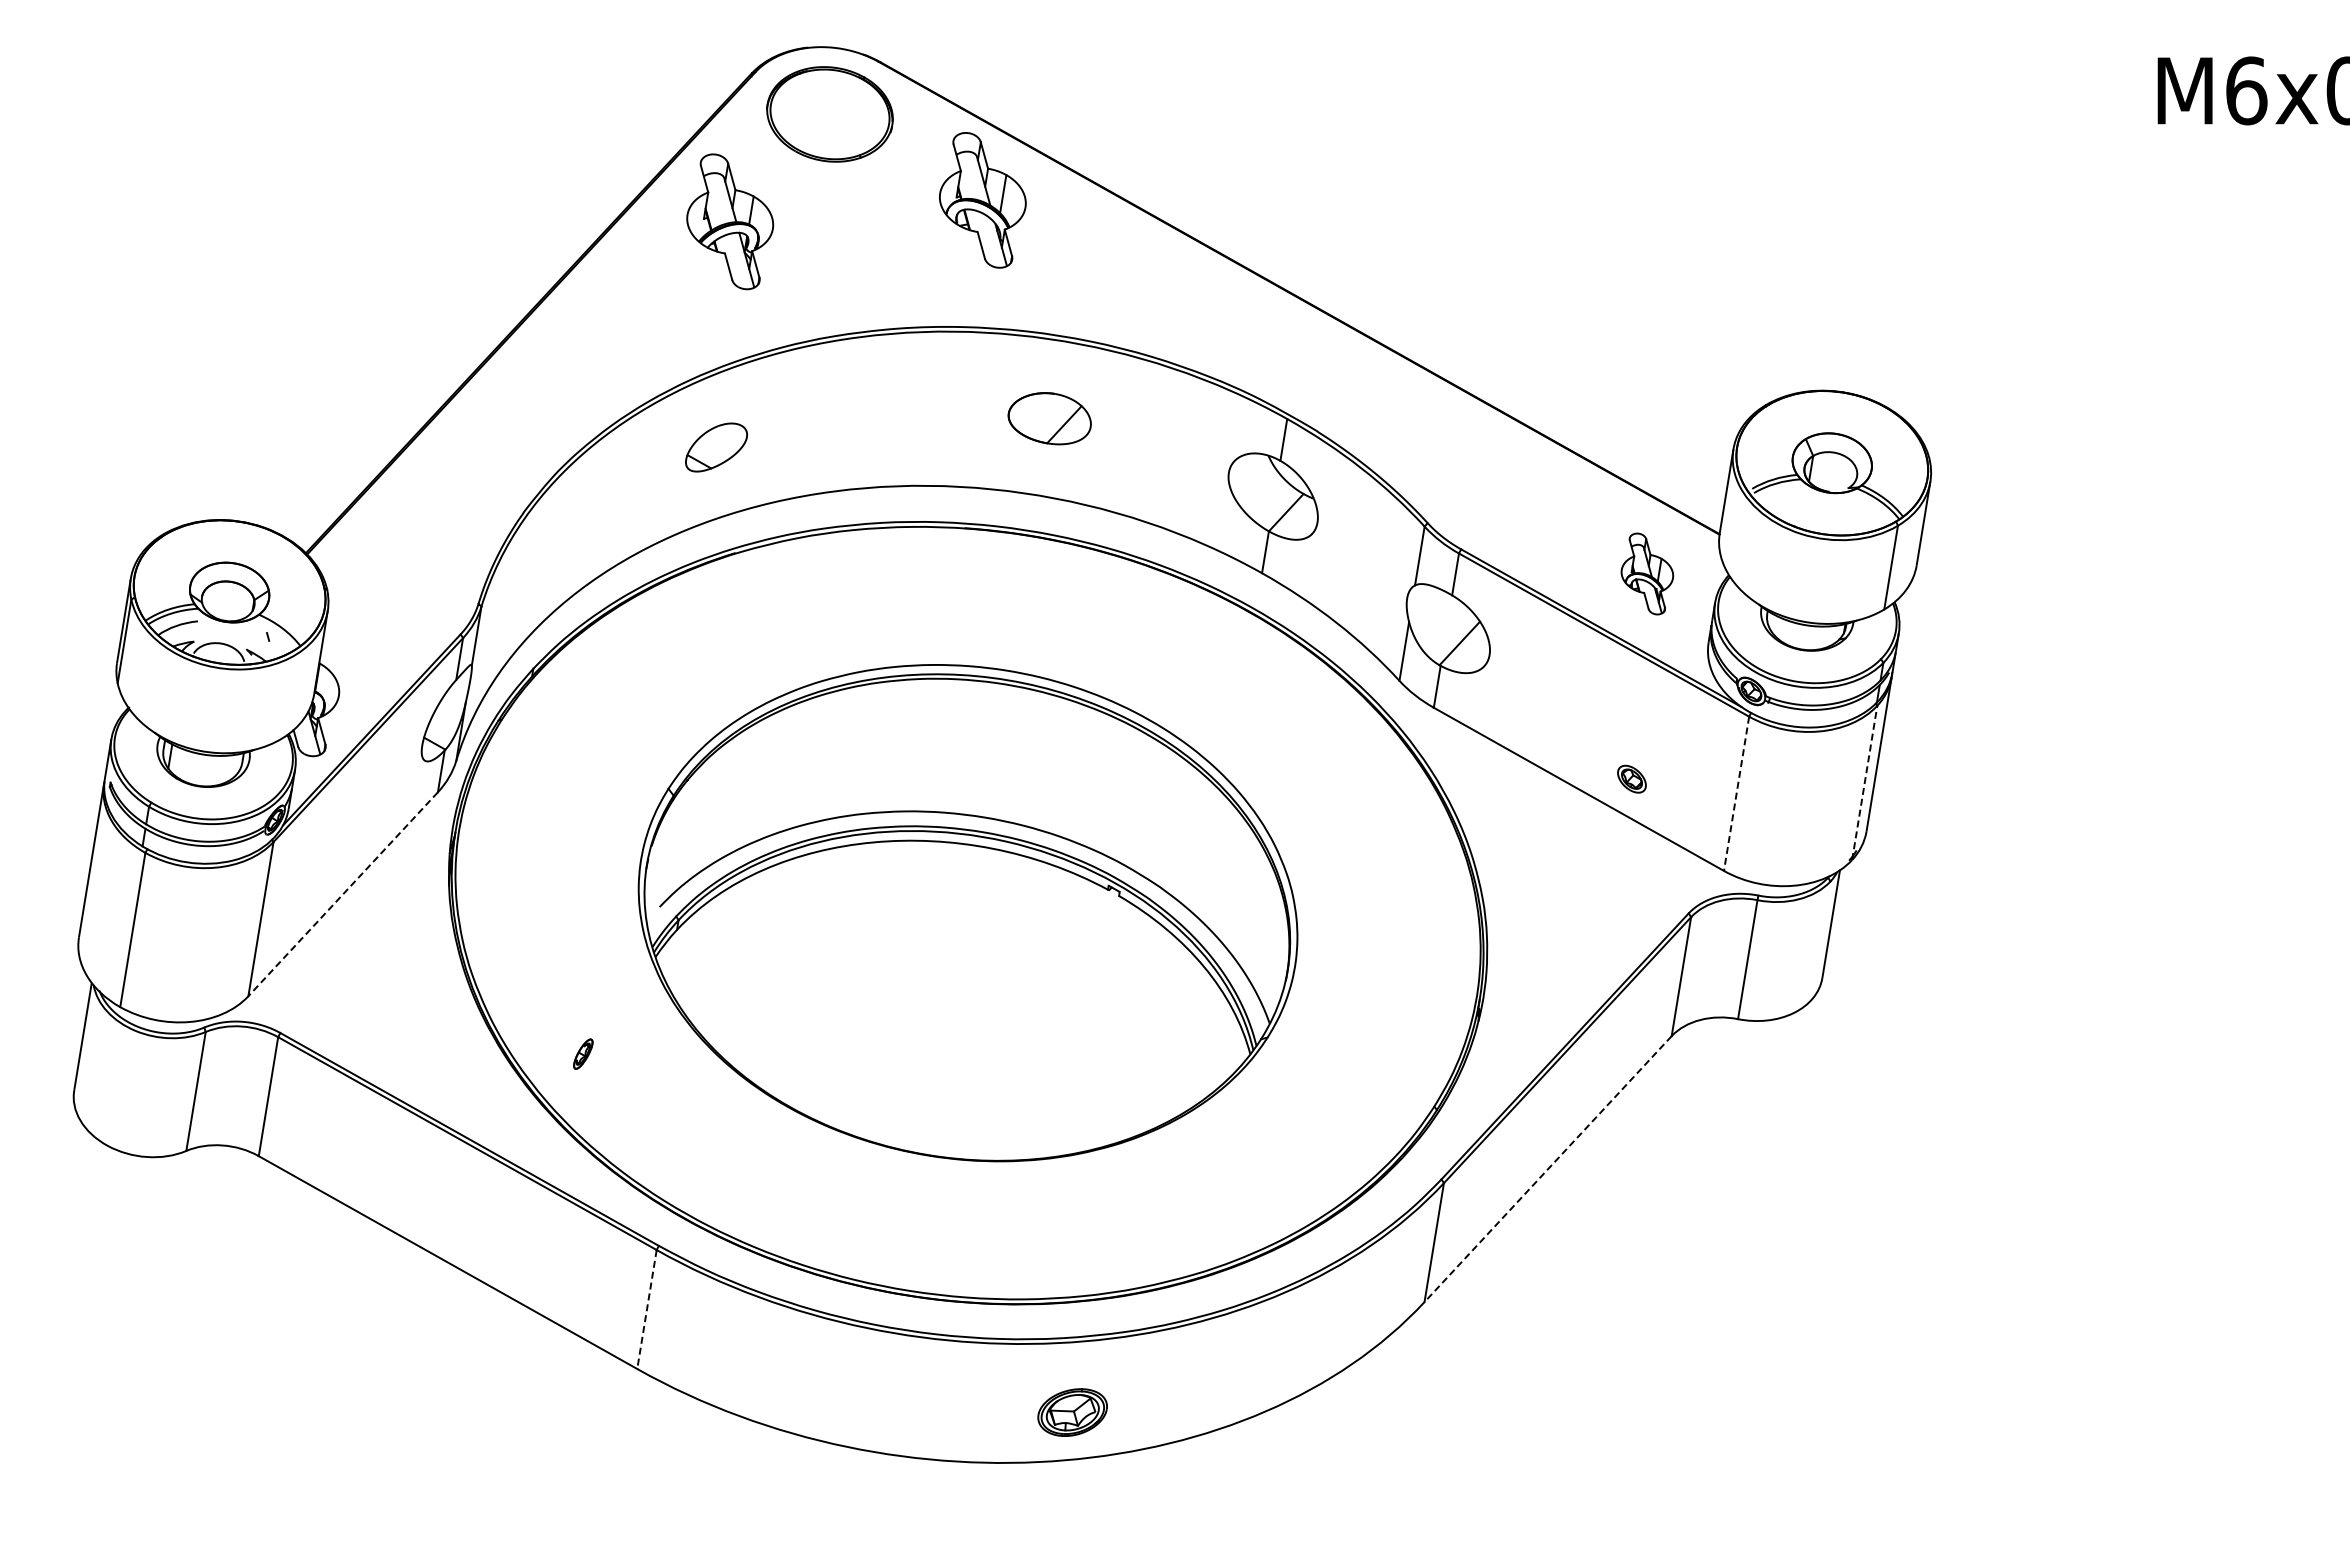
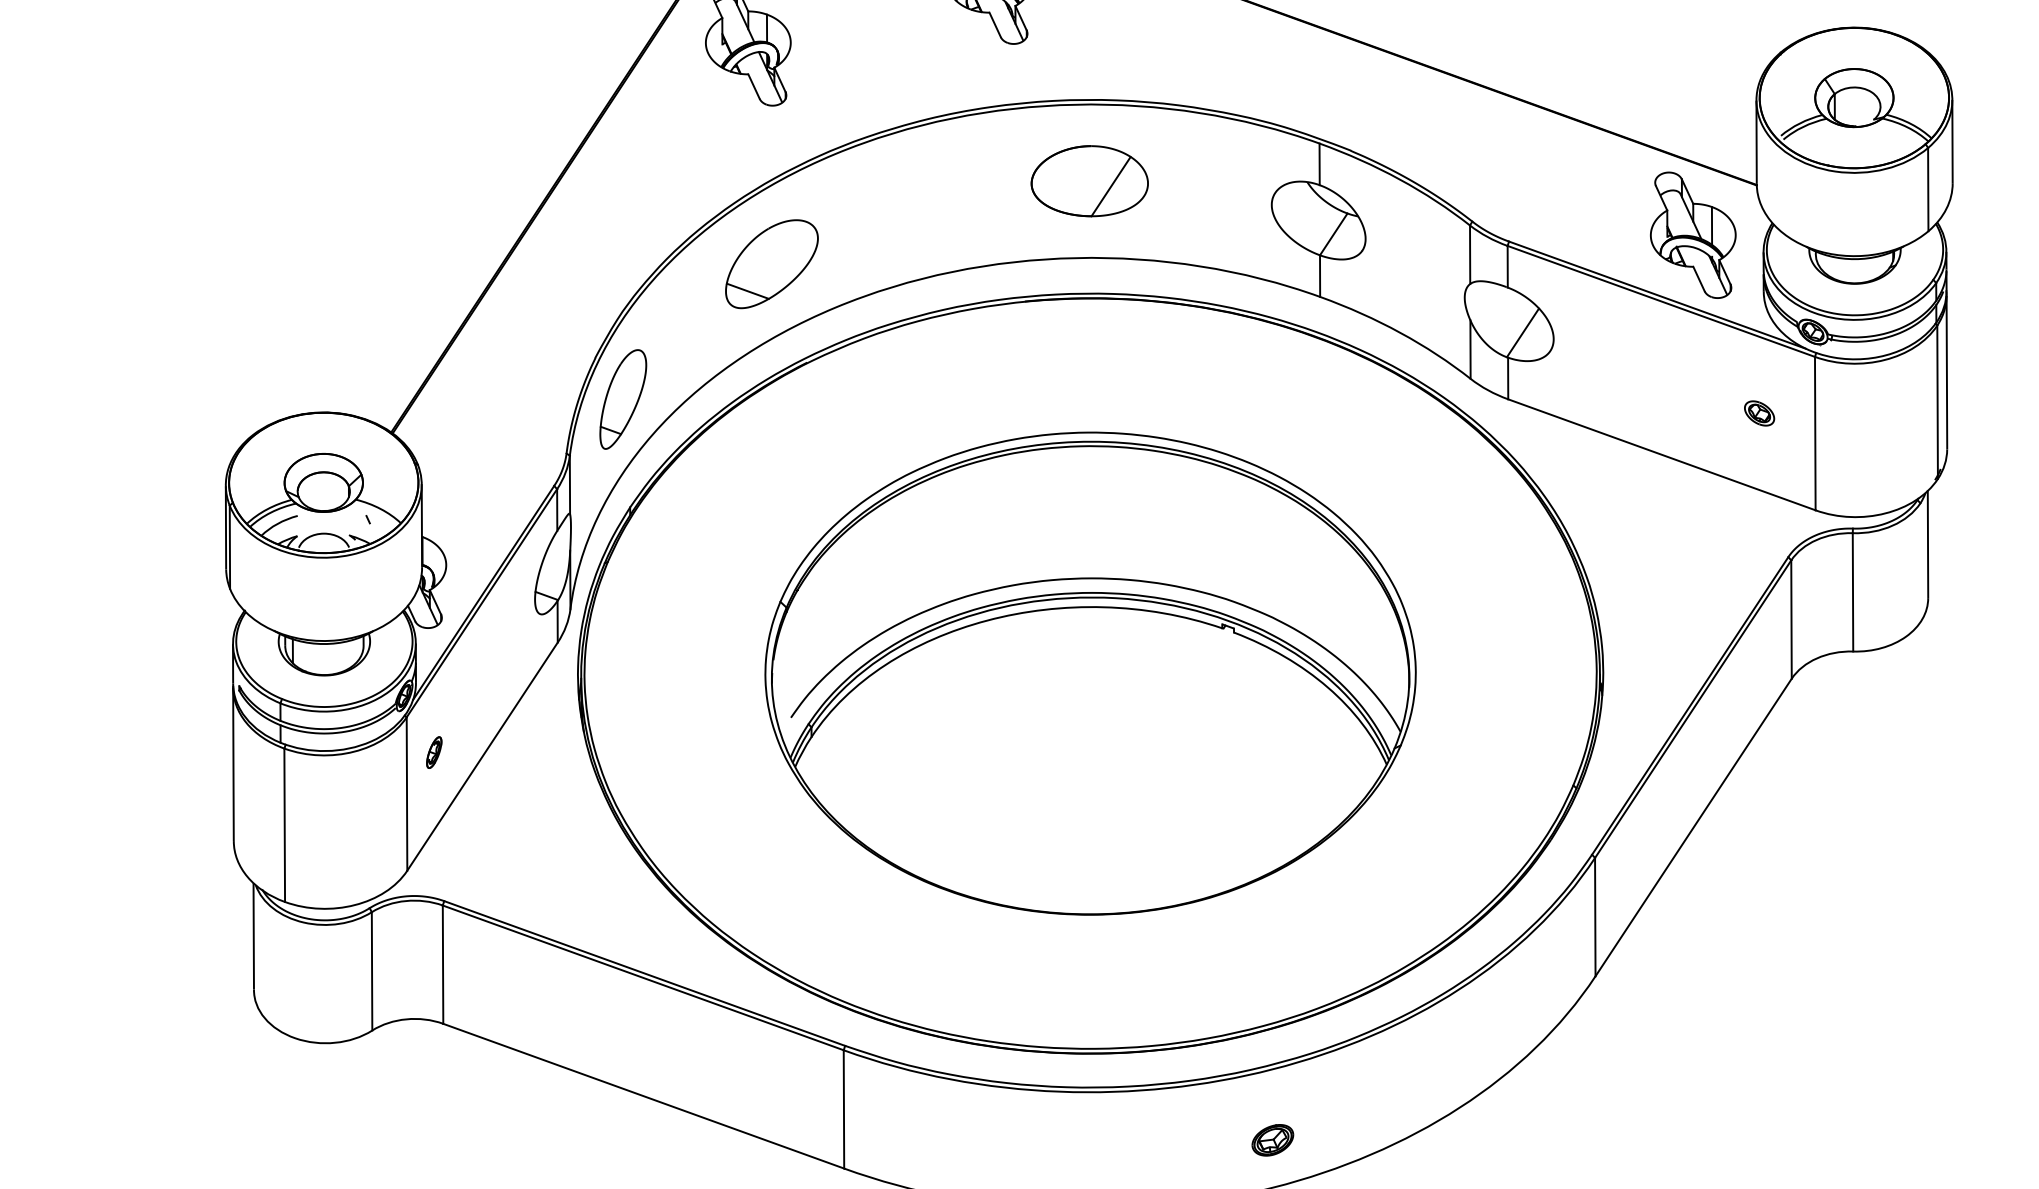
part: (1049, 418) -> (1089, 181), size x1.43
part: (716, 447) -> (771, 263), size x1.67
part: (544, 558) -> (623, 398), added
part: (1647, 573) -> (1693, 234), size x1.67
part: (1631, 778) -> (1758, 412), moved
line: (1864, 782) -> (1937, 401), dashed -> solid
line: (1736, 794) -> (1815, 434), dashed -> solid
line: (342, 894) -> (481, 756), dashed -> solid
part: (583, 1053) -> (434, 751), moved
line: (1548, 1169) -> (1694, 827), dashed -> solid
line: (646, 1310) -> (843, 1110), dashed -> solid
part: (1072, 1412) -> (1272, 1140), size x0.62

